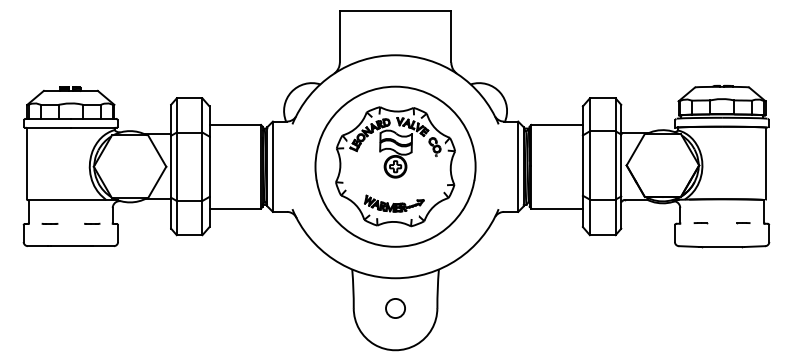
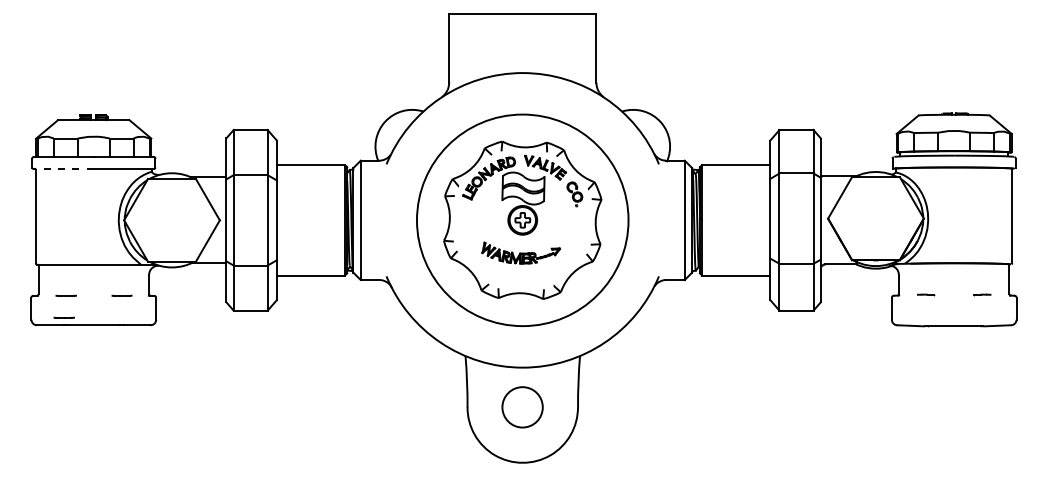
line: (47, 127) -> (63, 168), solid -> dashed
part: (393, 203) -> (520, 252), moved
line: (47, 240) -> (63, 317), added
circle: (395, 308) -> (522, 407), size x1.6

